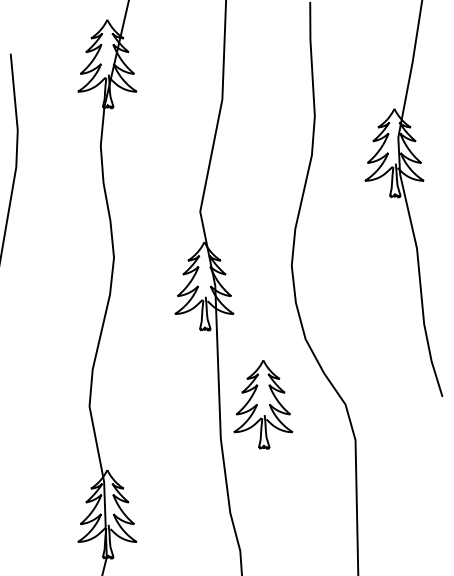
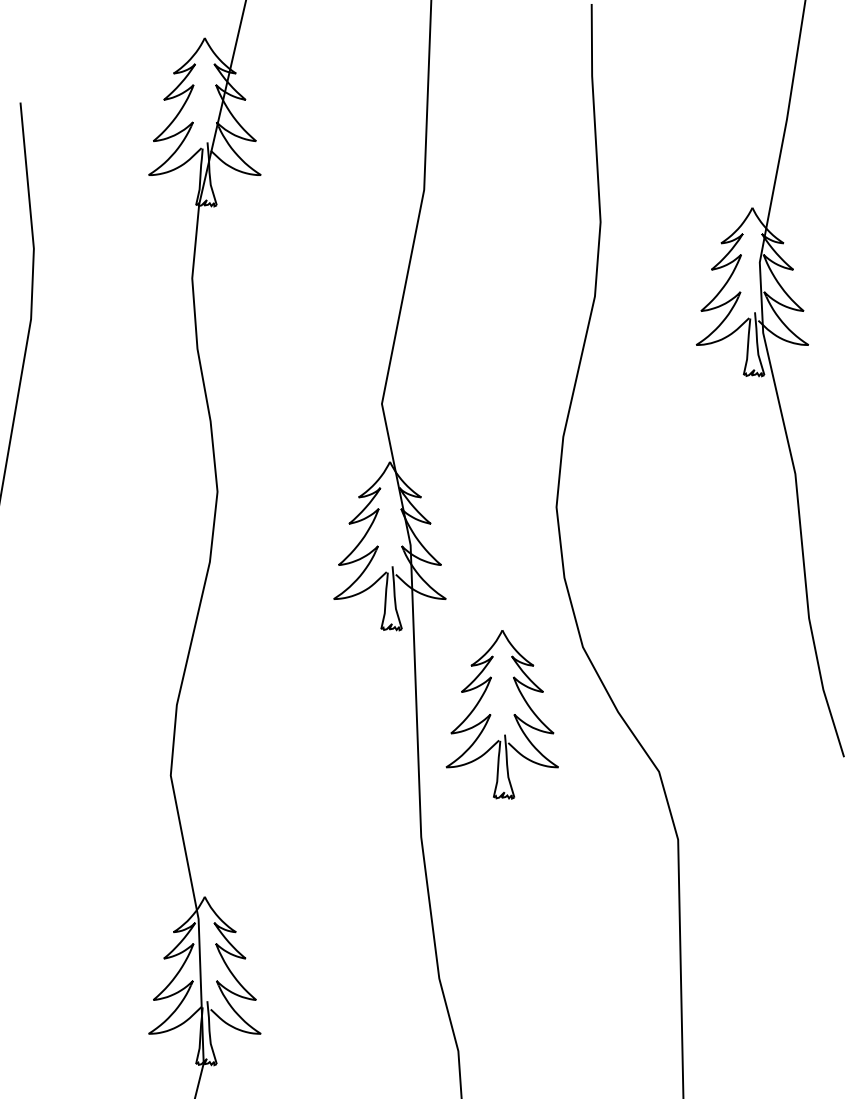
part: (263, 404) -> (502, 714), moved

